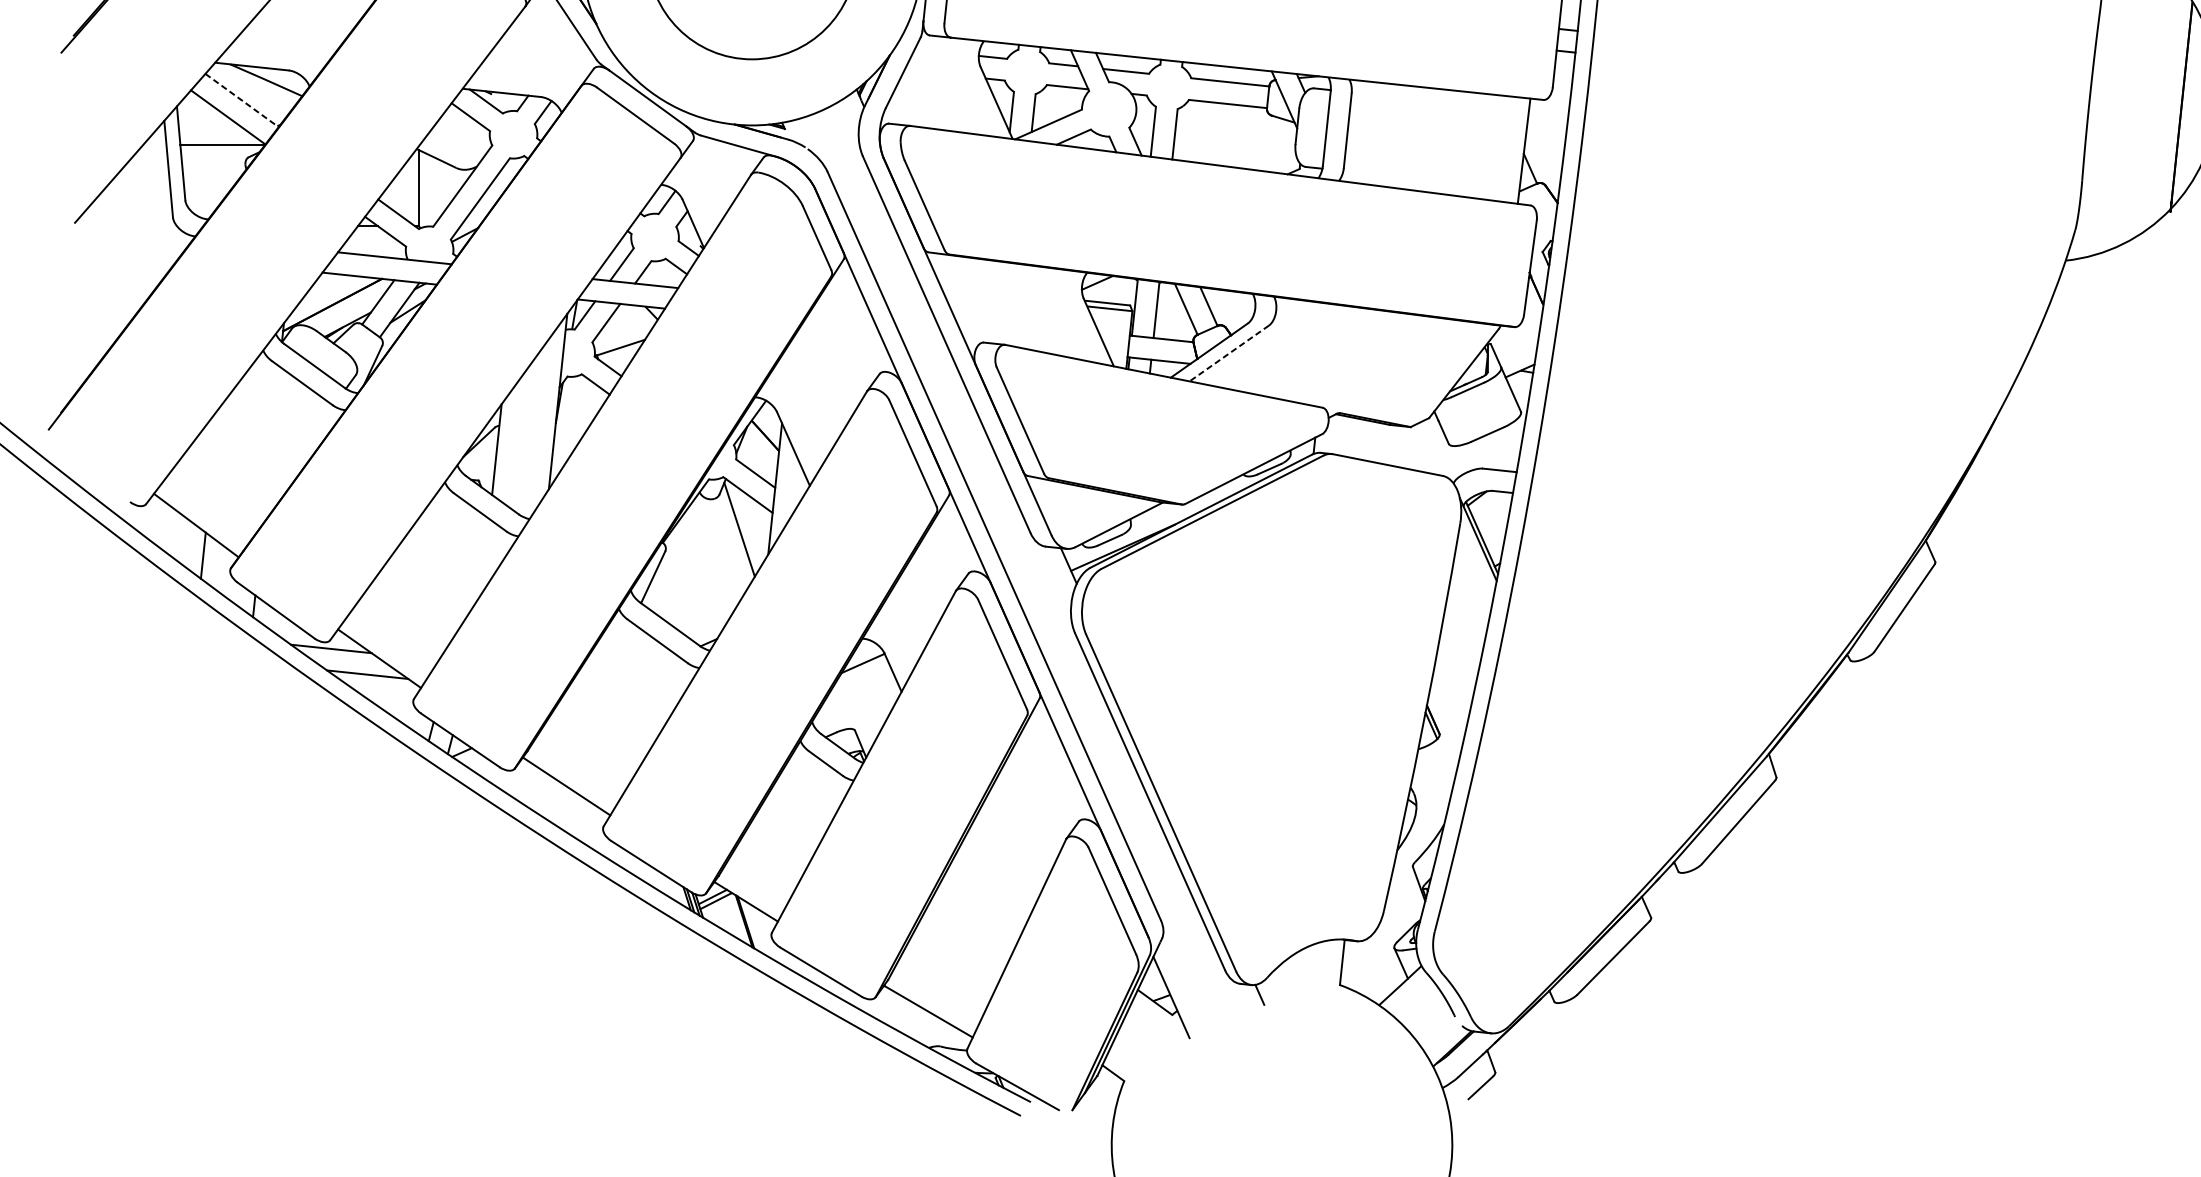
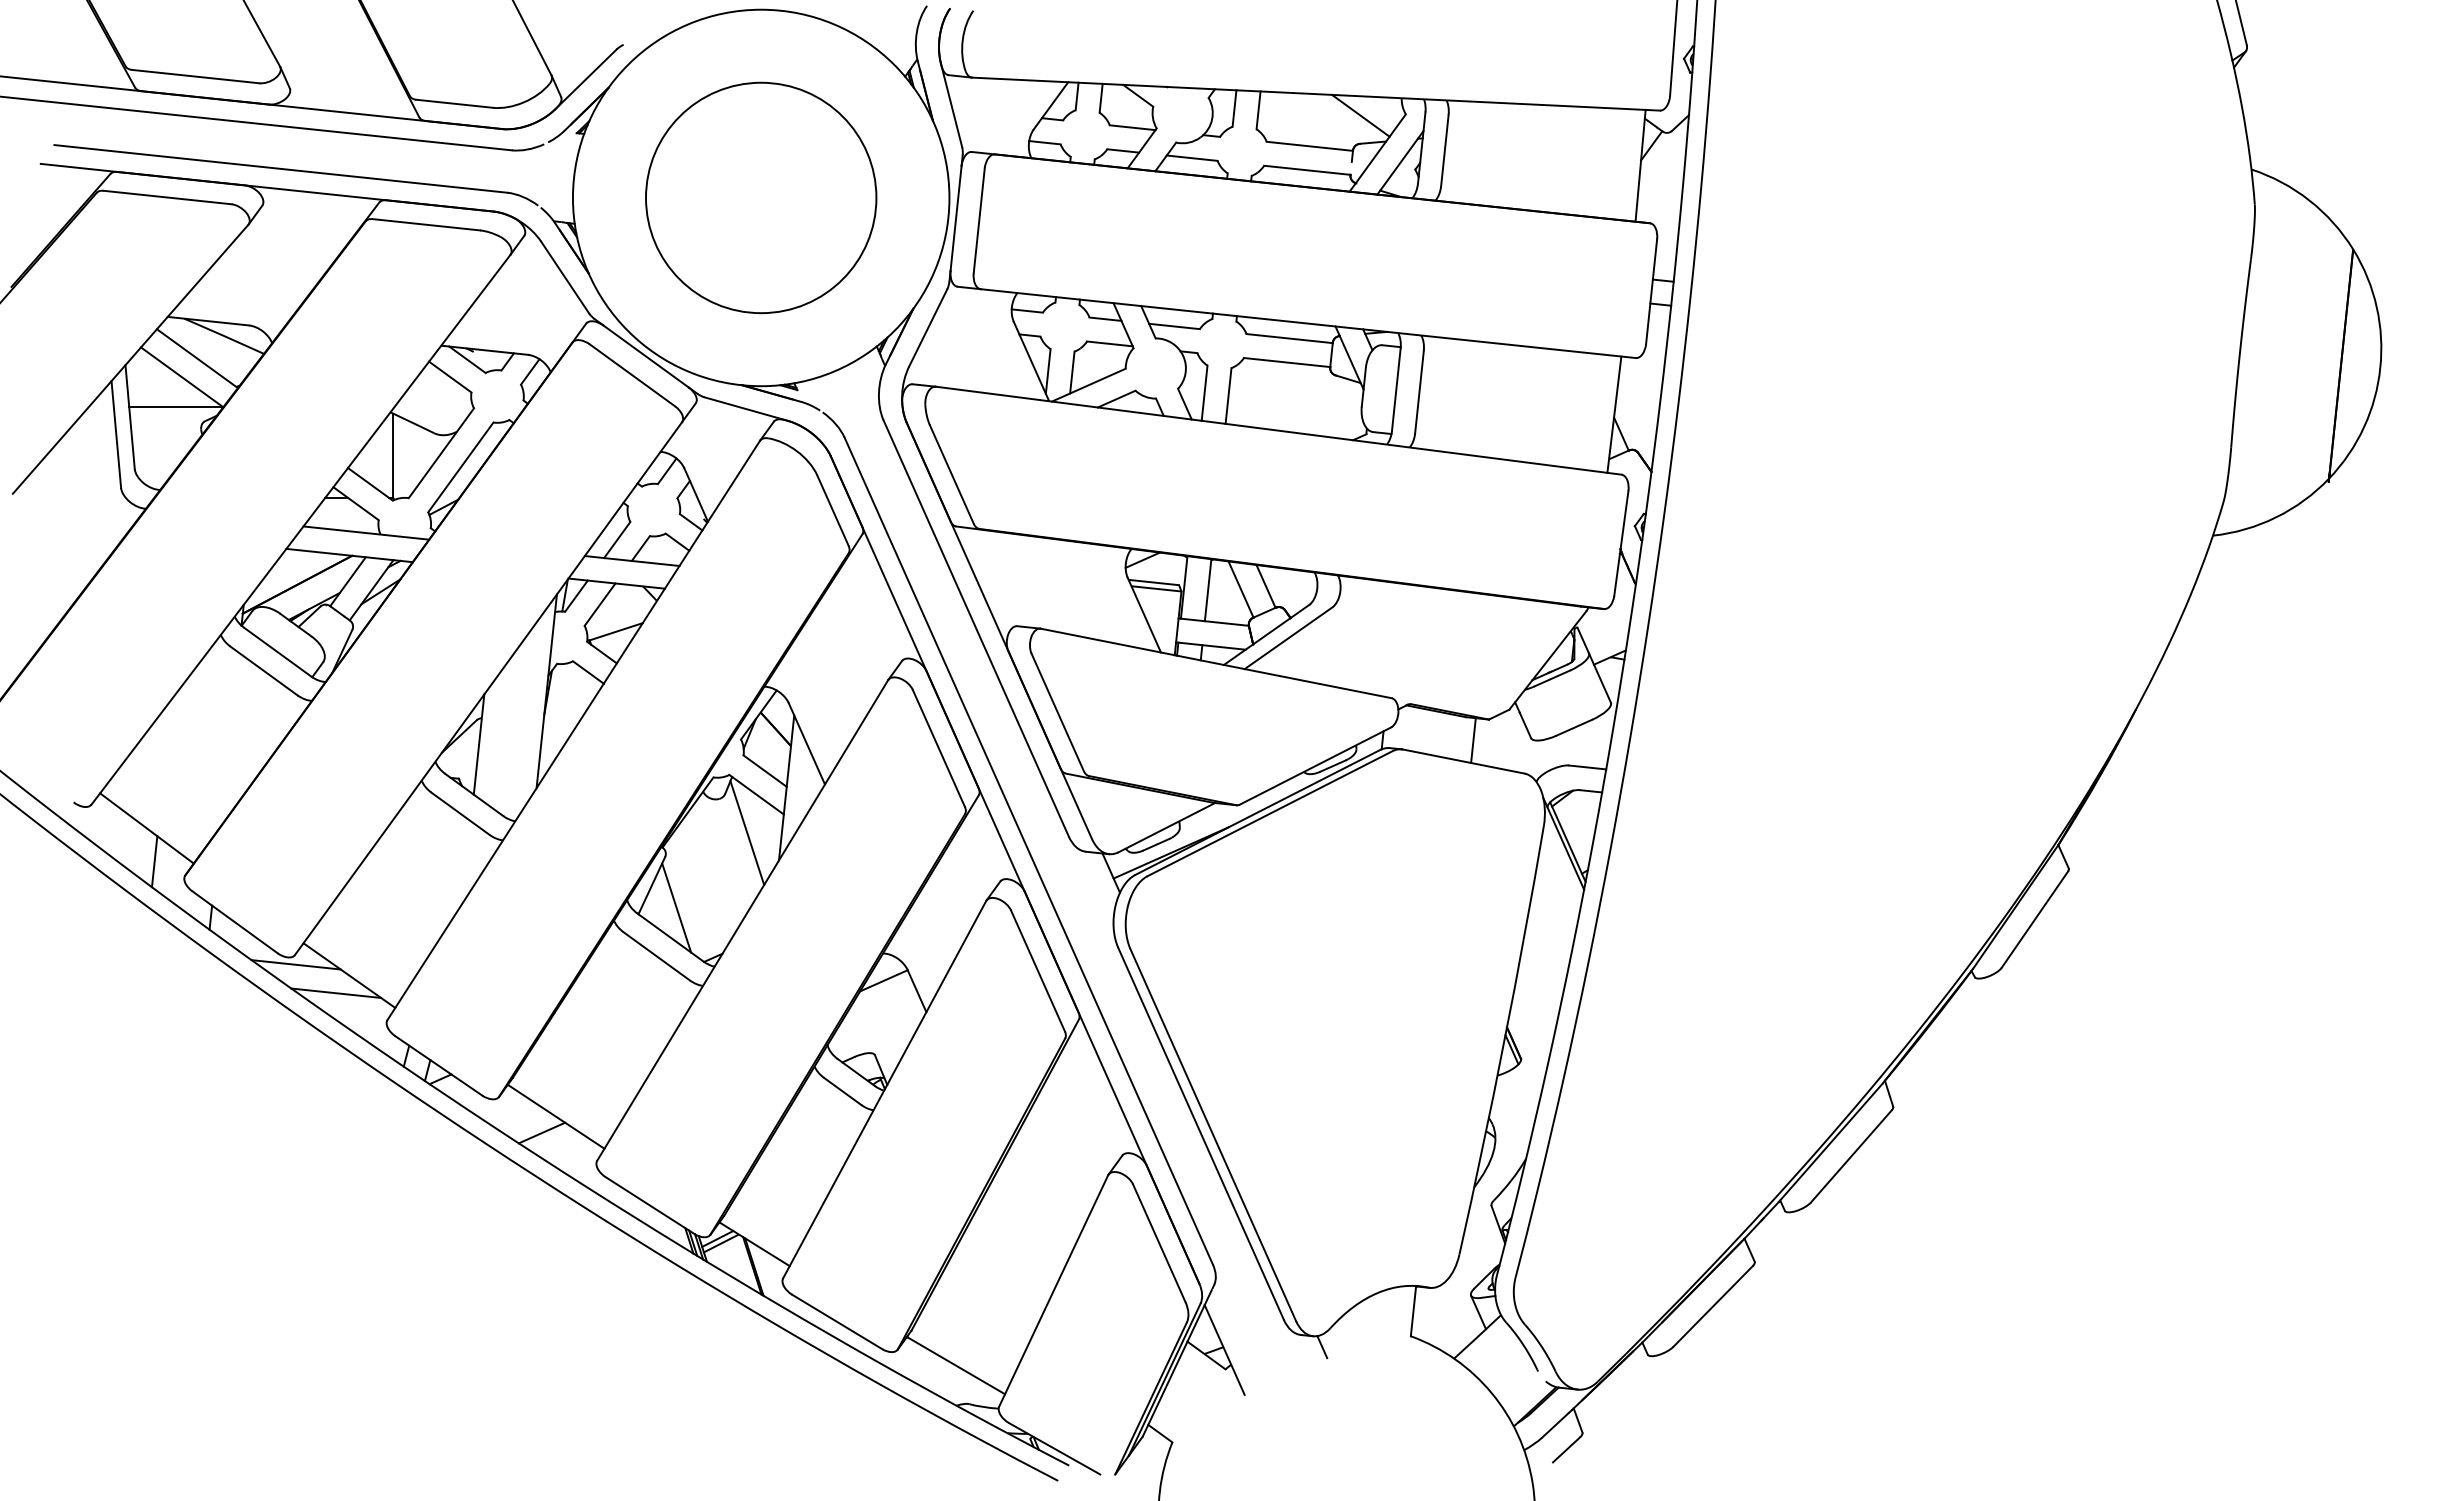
line: (242, 100) -> (197, 358), dashed -> solid
line: (1229, 353) -> (1288, 638), dashed -> solid
line: (1396, 446) -> (1473, 740), added
line: (675, 597) -> (676, 907), added
line: (553, 800) -> (541, 1132), added

